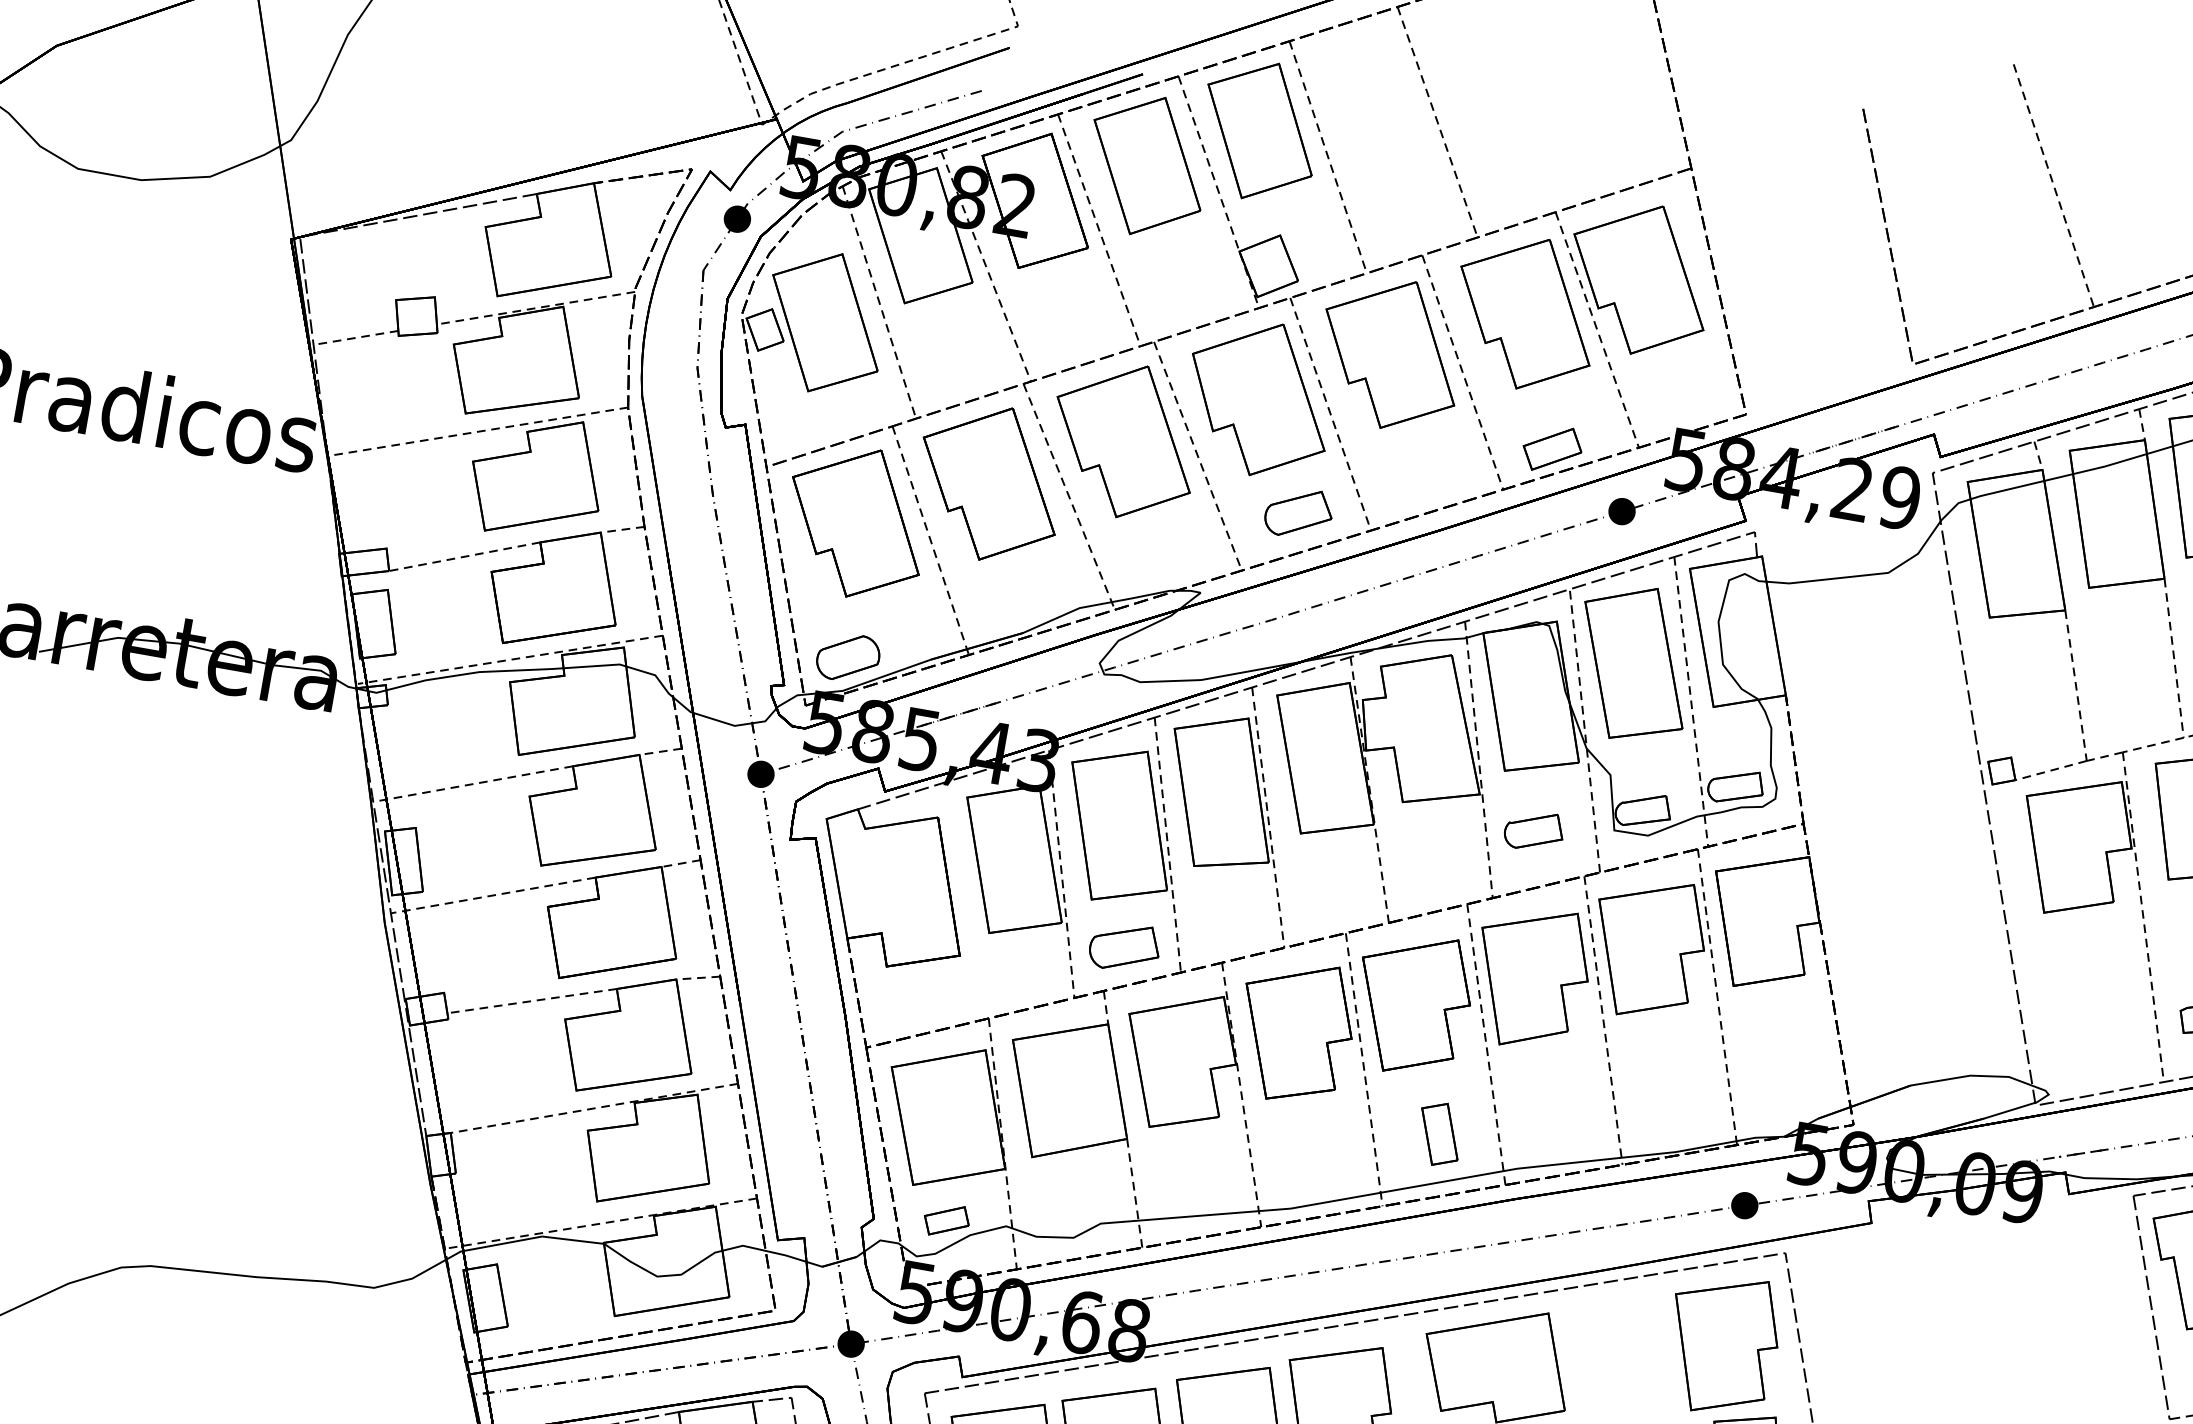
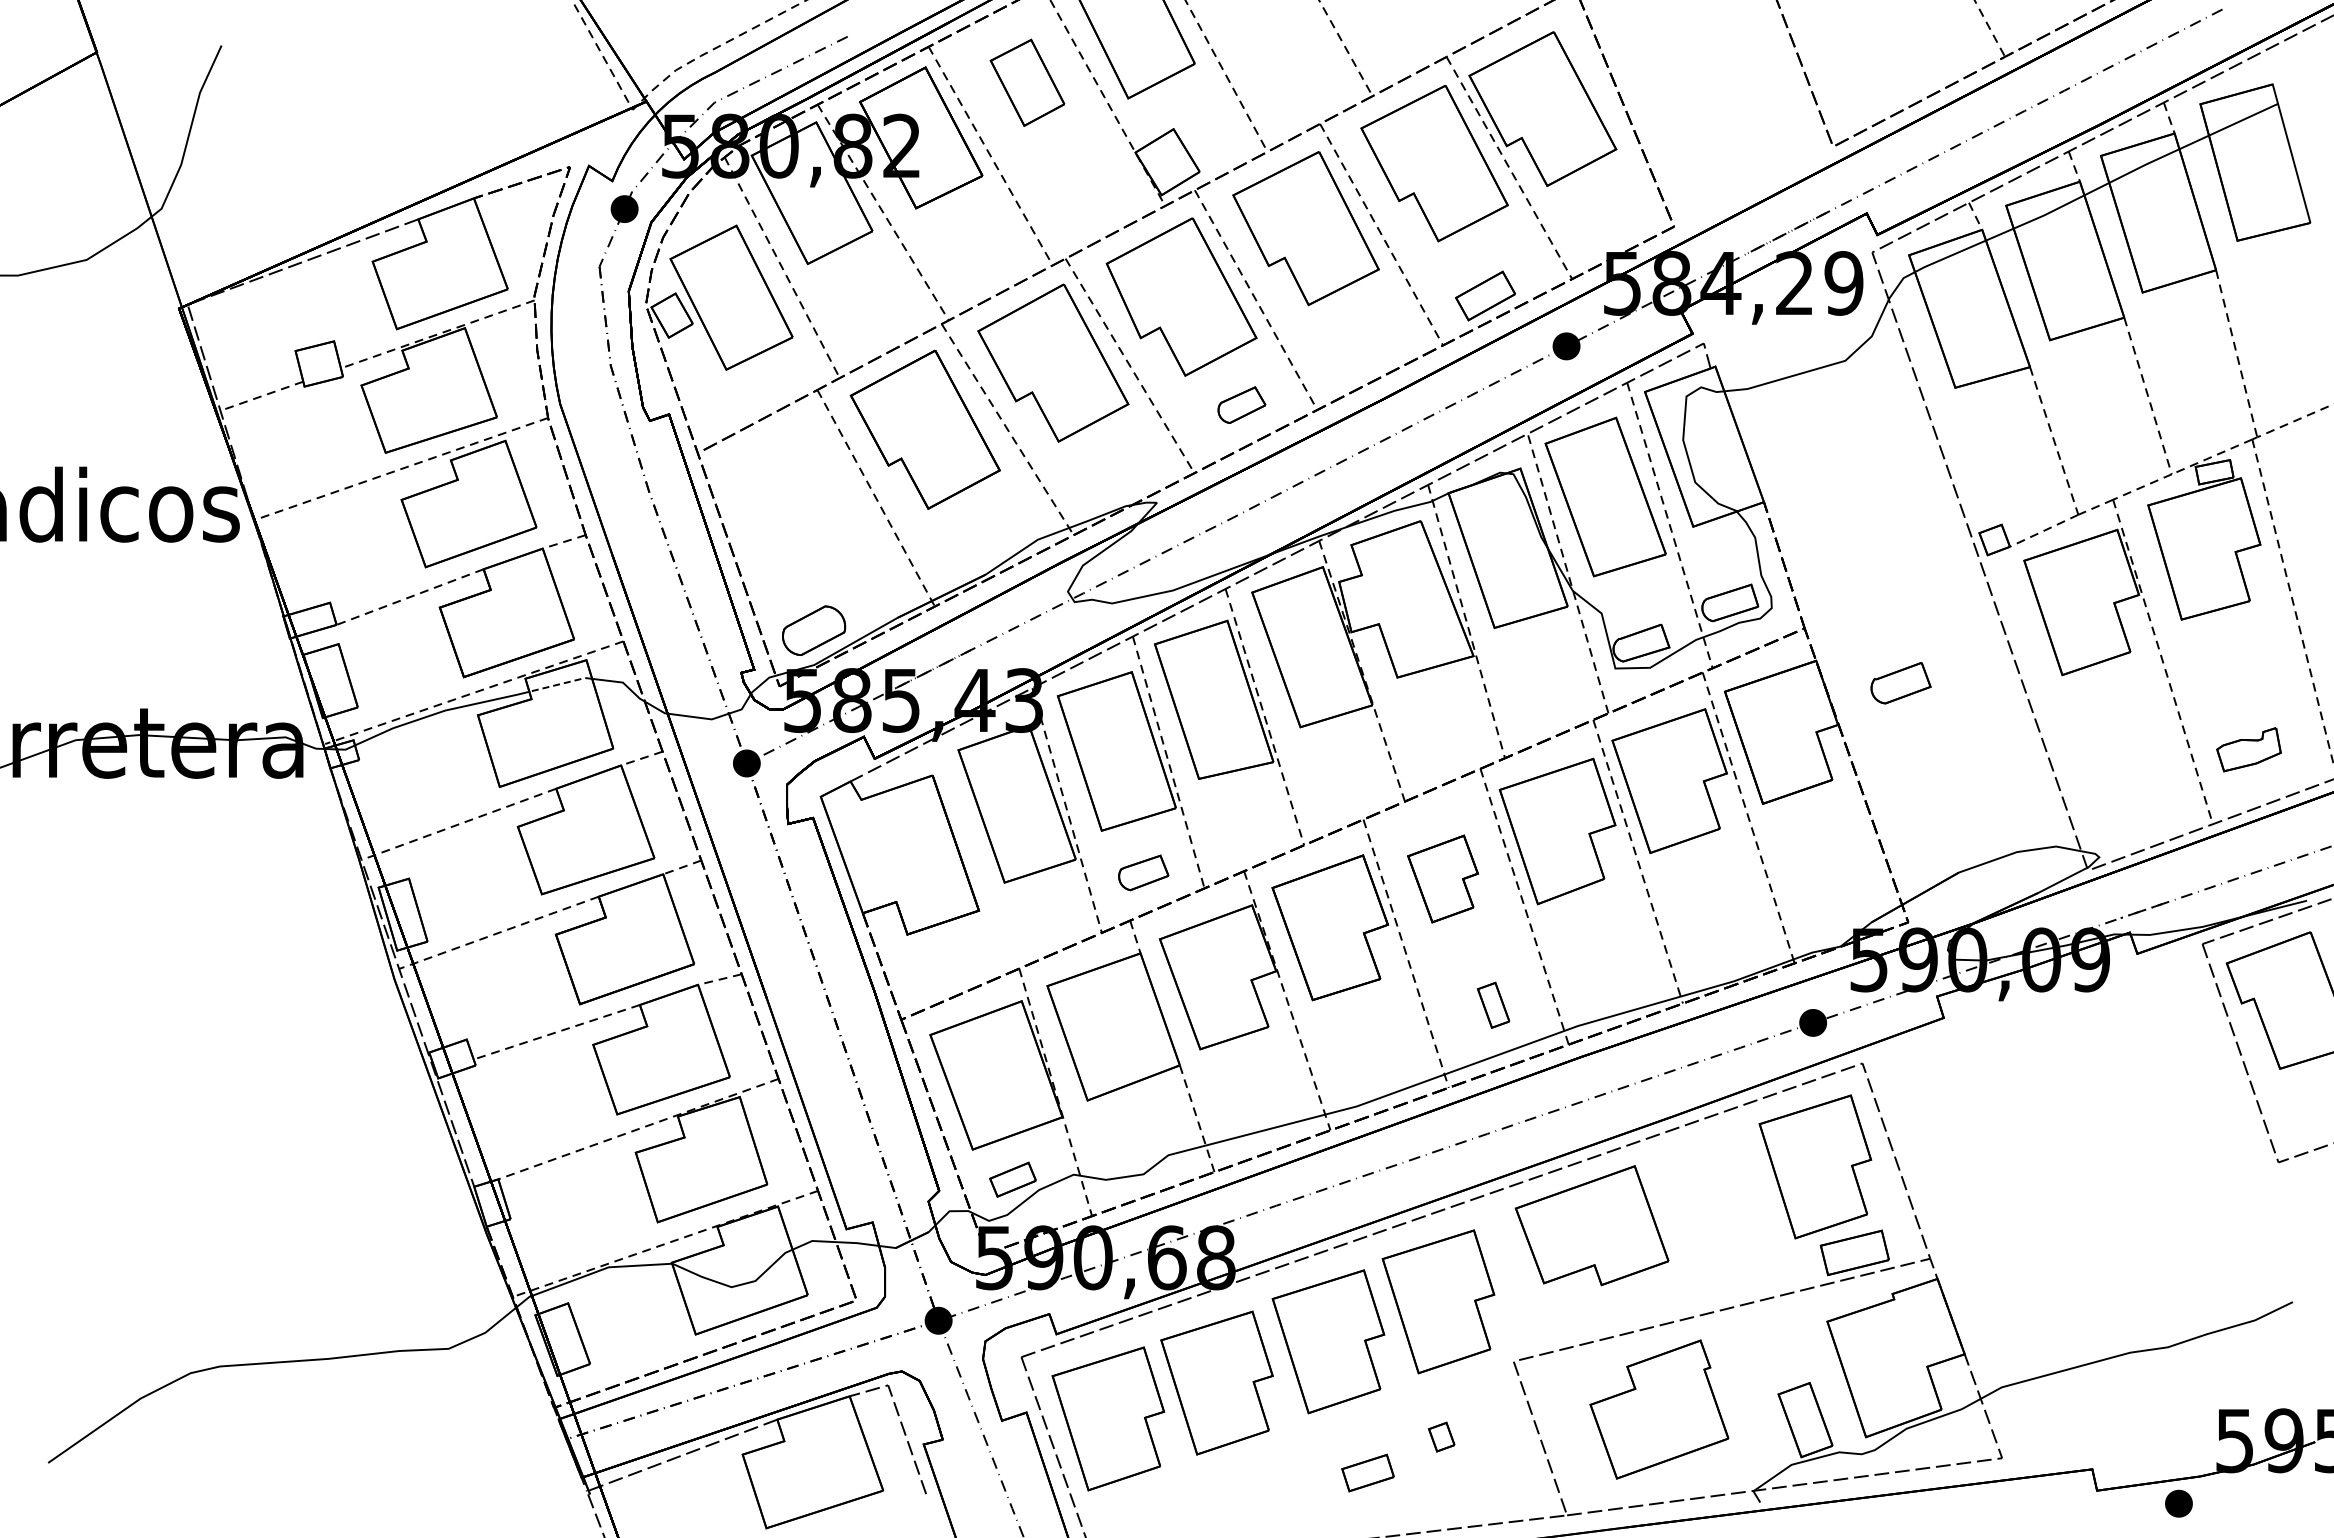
part: (1147, 165) -> (1027, 82), size x0.6
part: (1298, 512) -> (1241, 404), size x0.7
part: (856, 521) -> (798, 492), removed
line: (595, 665) -> (561, 683), solid -> dashed
part: (1533, 831) -> (1900, 683), moved
part: (1124, 946) -> (1143, 872), size x0.7
part: (1412, 1003) -> (1442, 878), size x0.6
part: (1439, 1134) -> (1493, 1005), size x0.7

